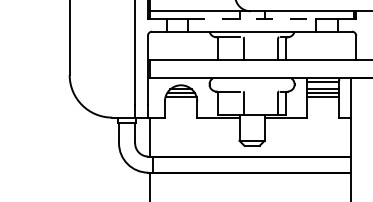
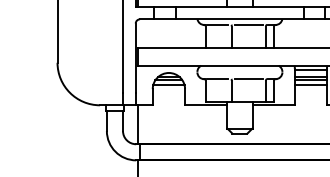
line: (252, 18) -> (240, 6), dashed -> solid
line: (261, 37) -> (249, 25), added
line: (261, 91) -> (249, 79), added

